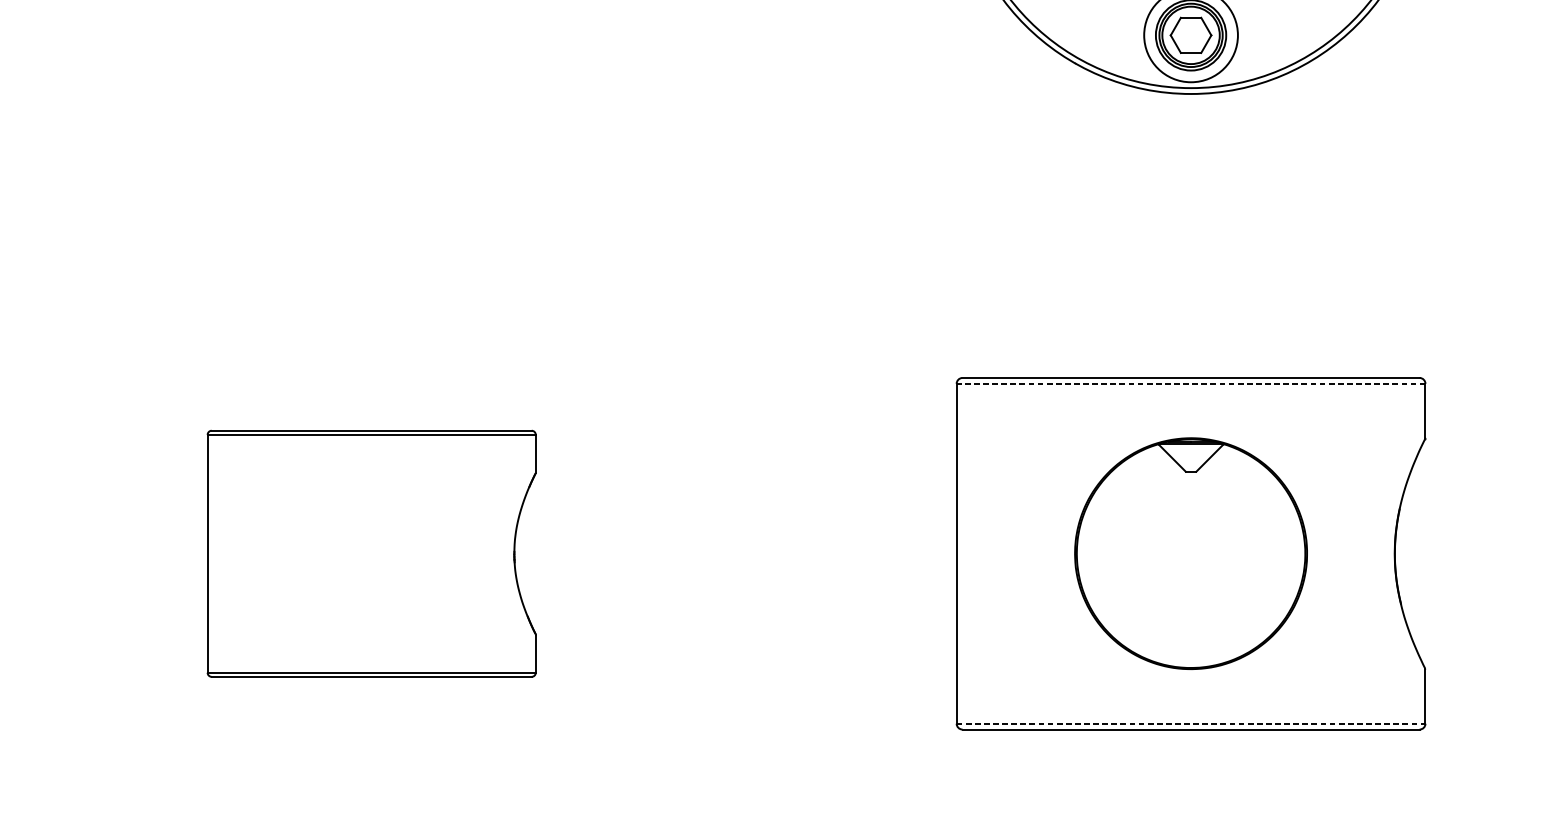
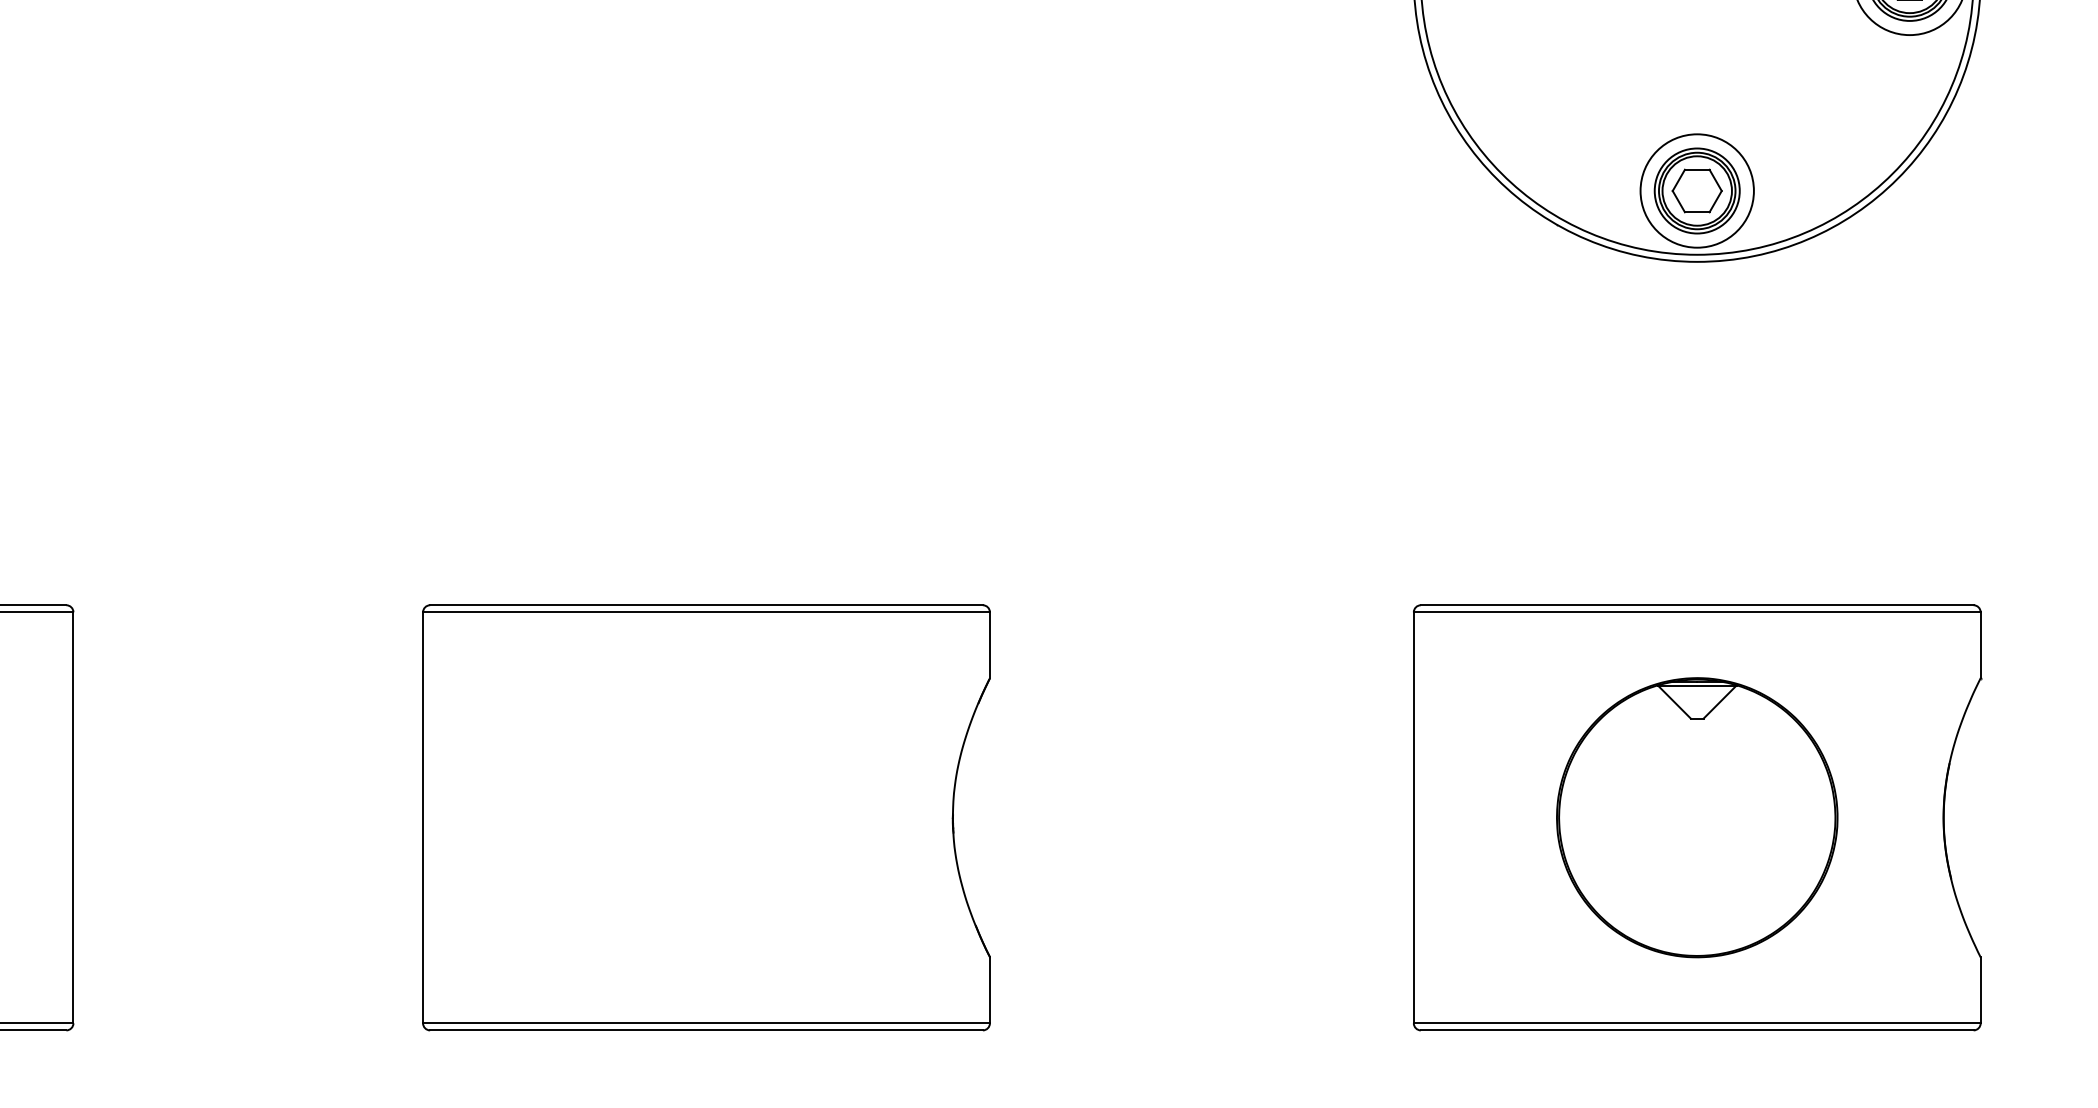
line: (1190, 383) -> (1696, 612), dashed -> solid
part: (371, 553) -> (706, 817), size x1.43
line: (1191, 723) -> (1697, 1023), dashed -> solid

